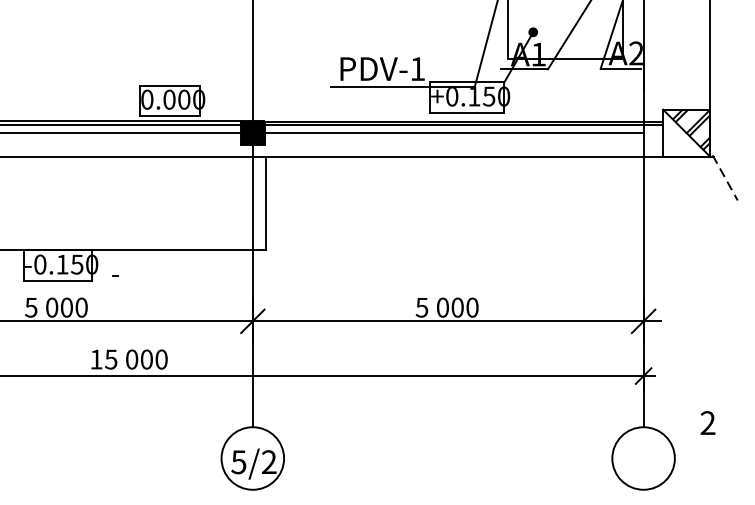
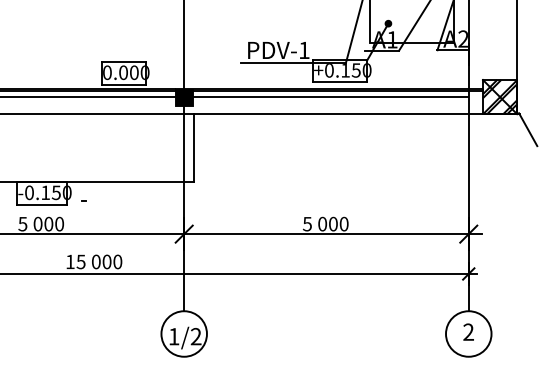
hatch: (683, 137) -> (497, 100), added
line: (725, 177) -> (528, 129), dashed -> solid
text: (707, 422) -> (468, 331), moved
text: (238, 461) -> (173, 336), 5/2 -> 1/2

